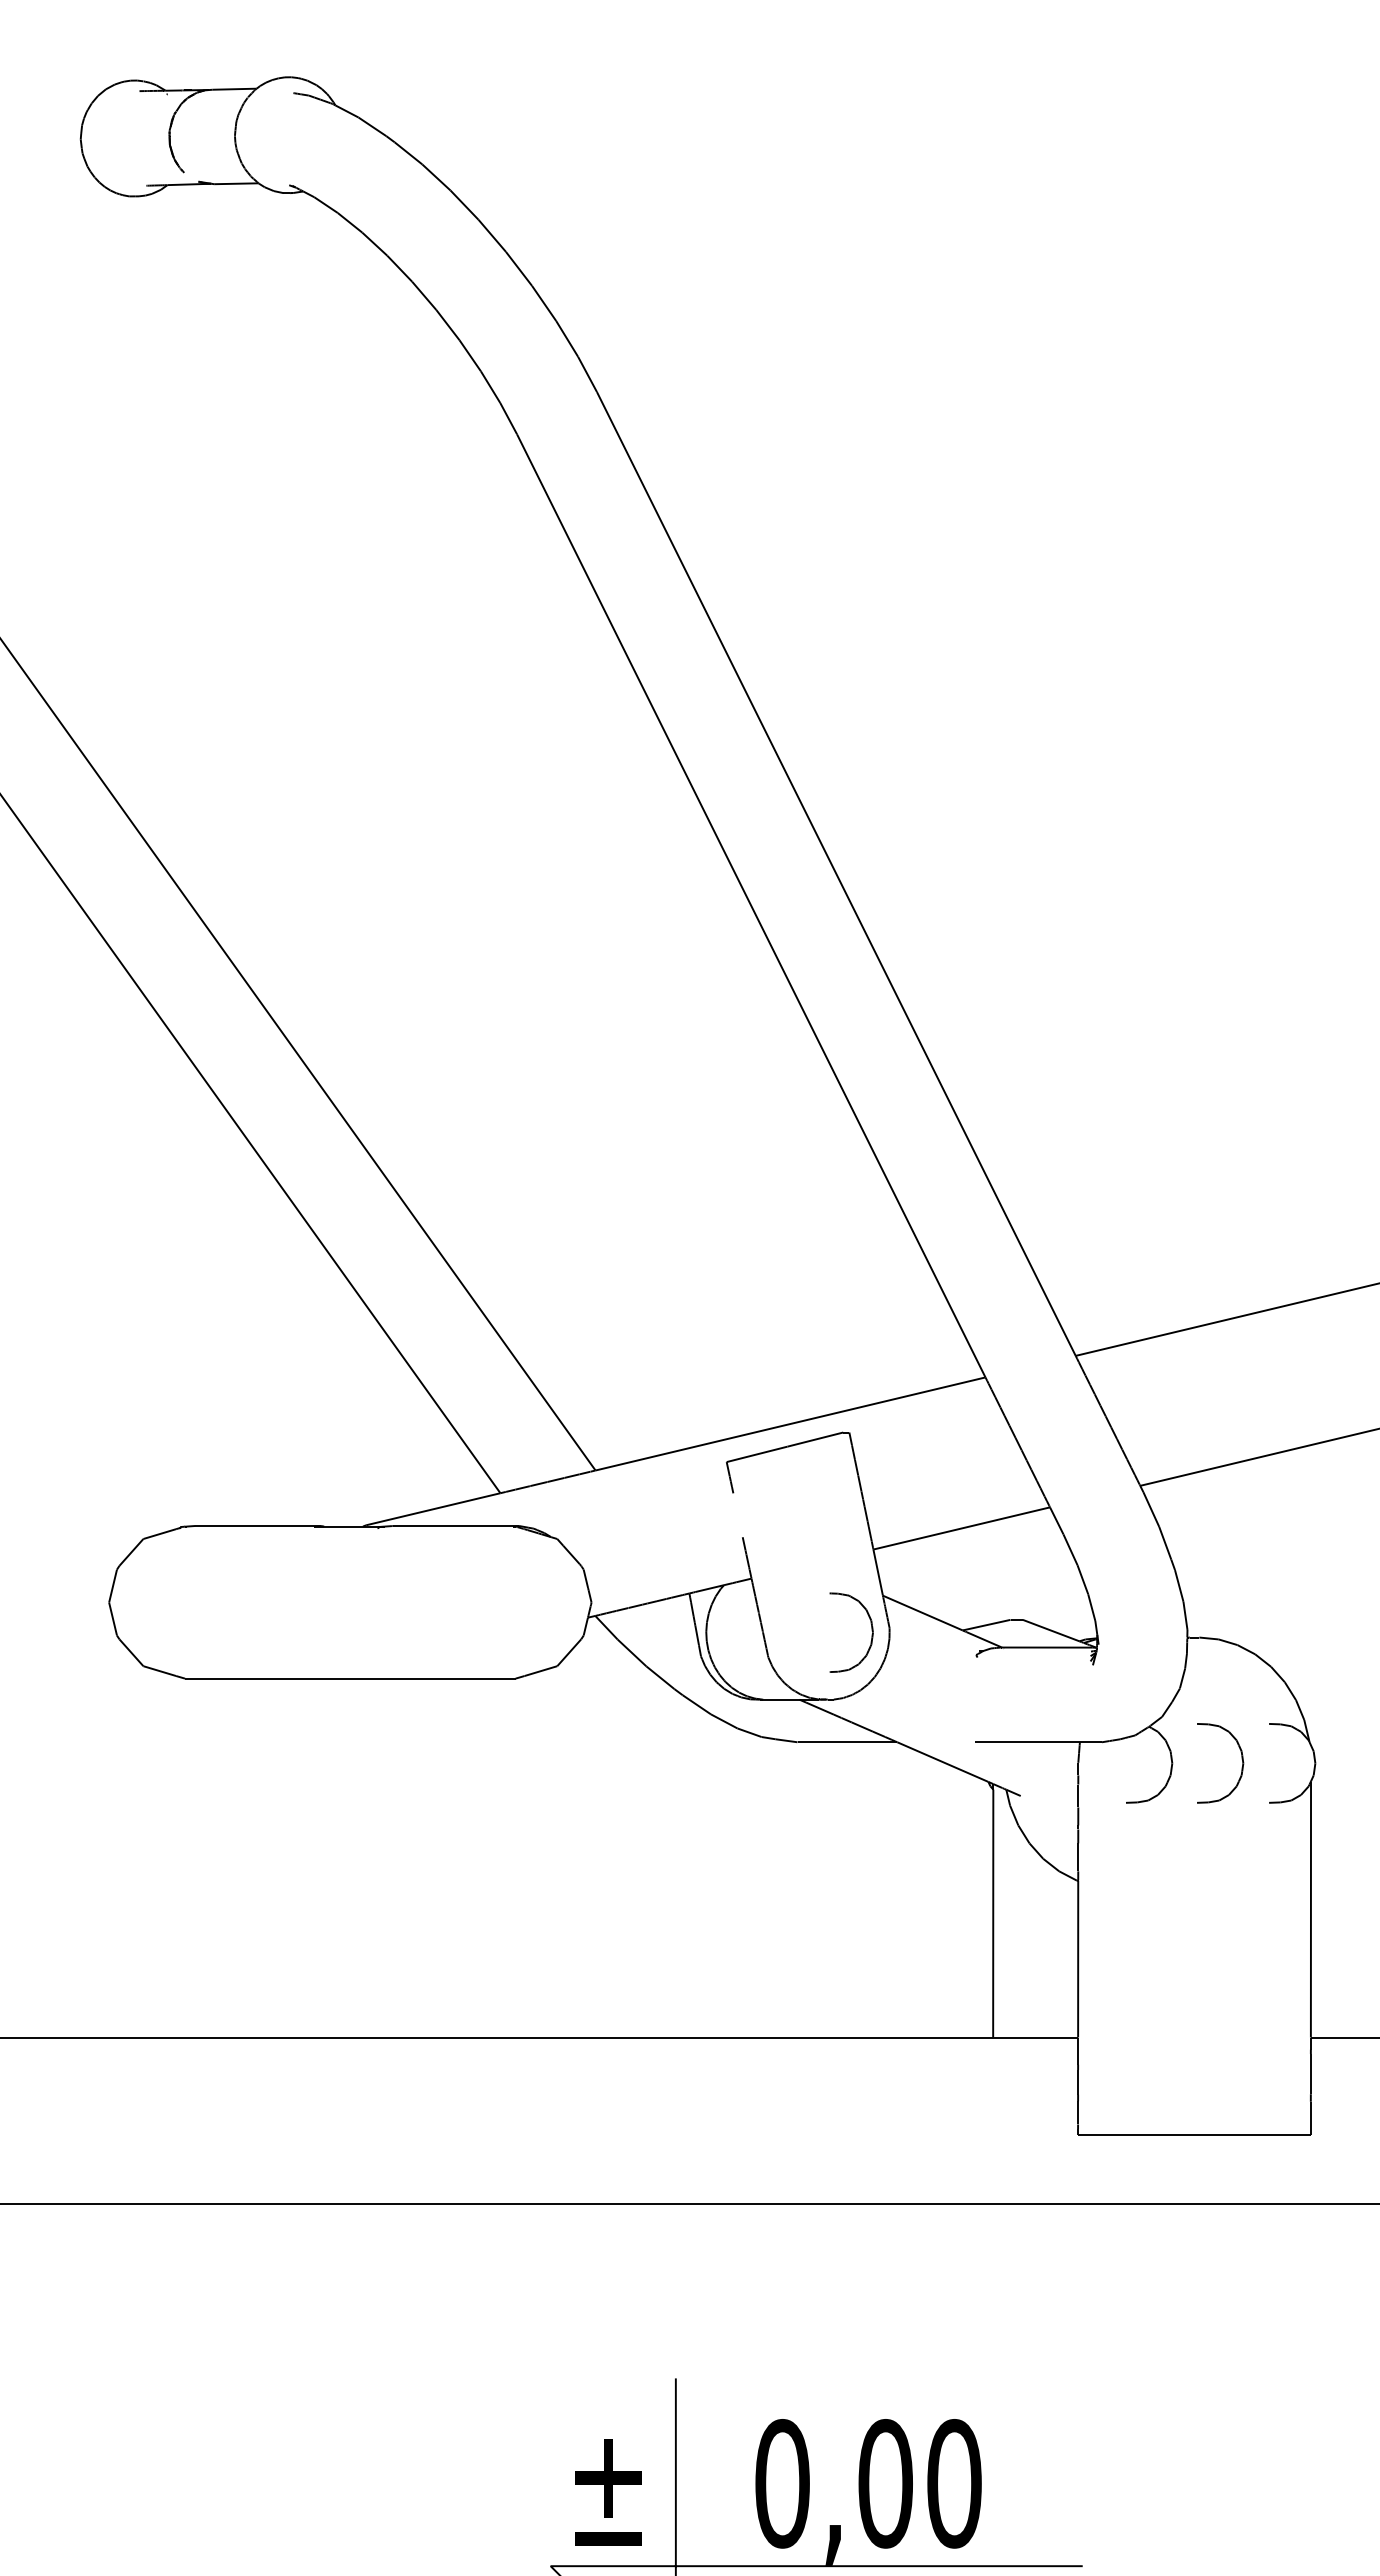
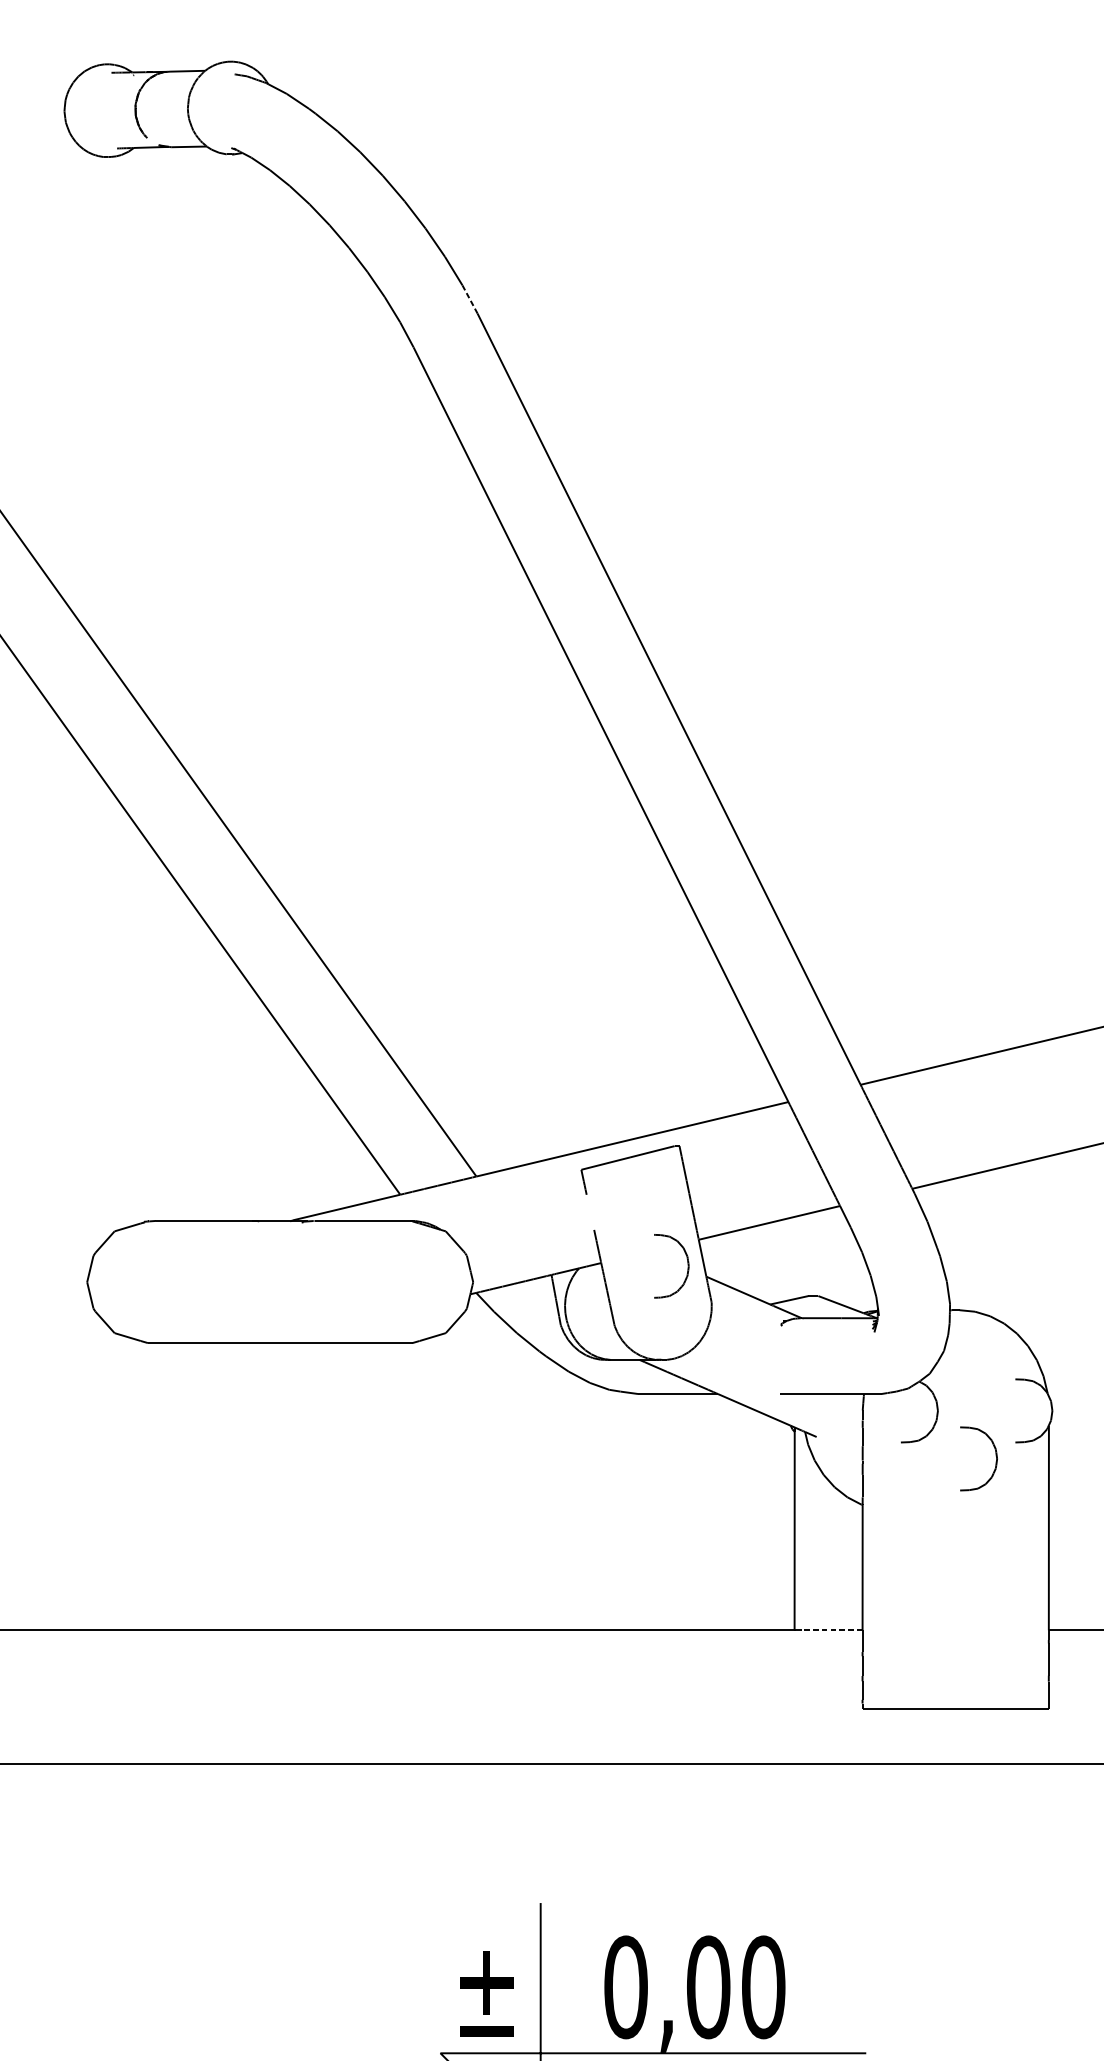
line: (587, 374) -> (469, 299), solid -> dashed
part: (871, 1630) -> (687, 1264), moved
part: (1241, 1759) -> (995, 1455), moved
line: (1040, 2037) -> (832, 1630), solid -> dashed

